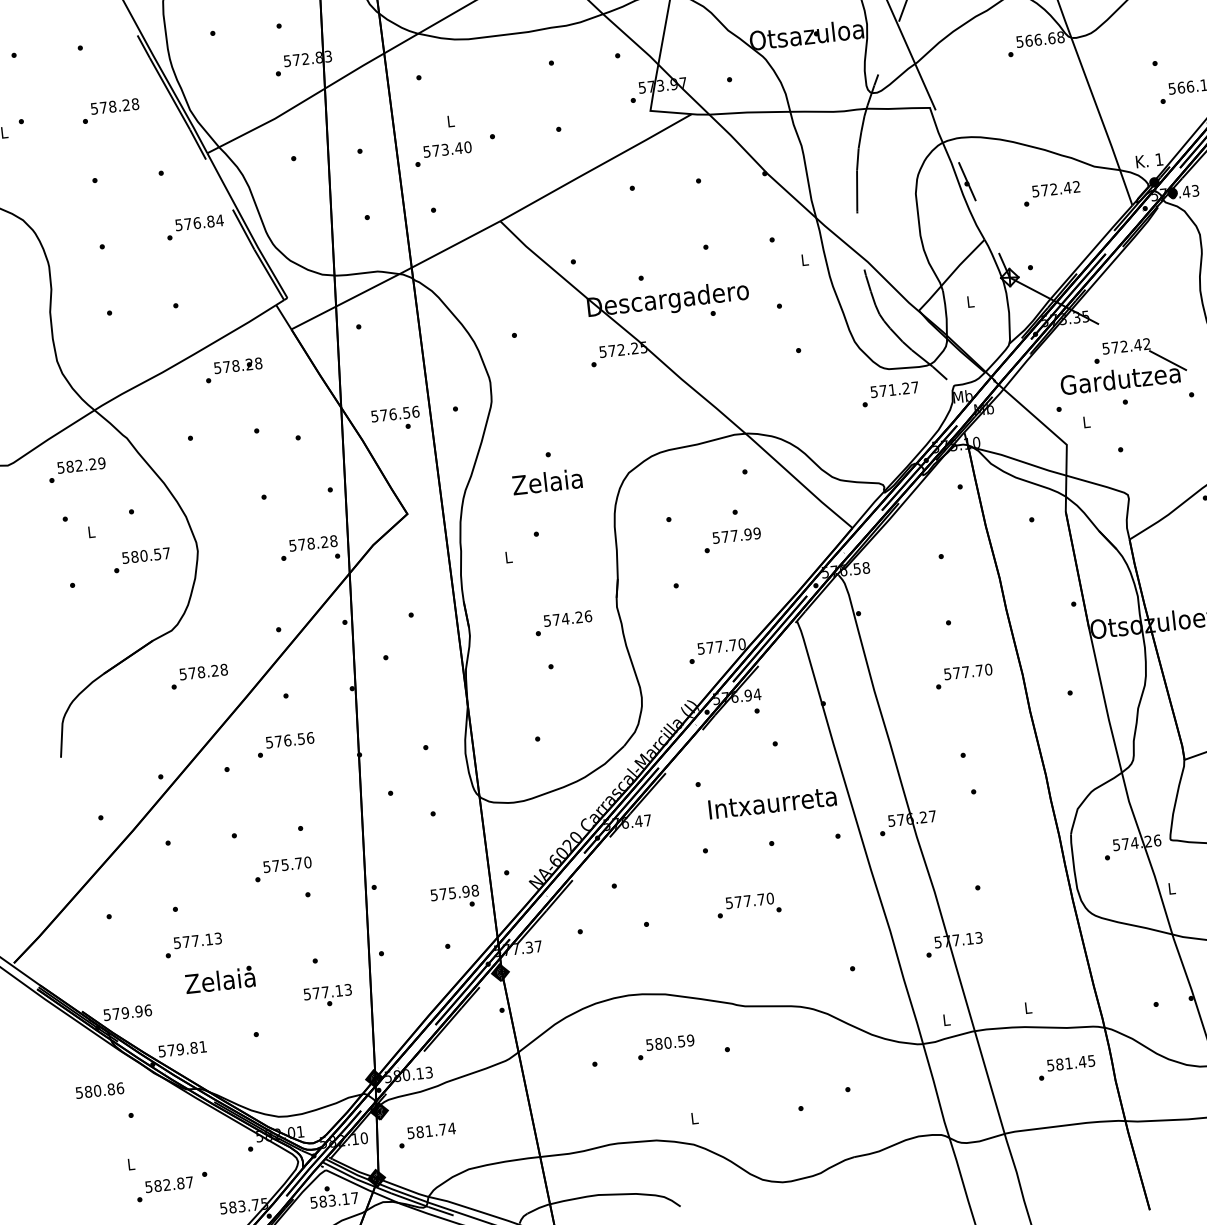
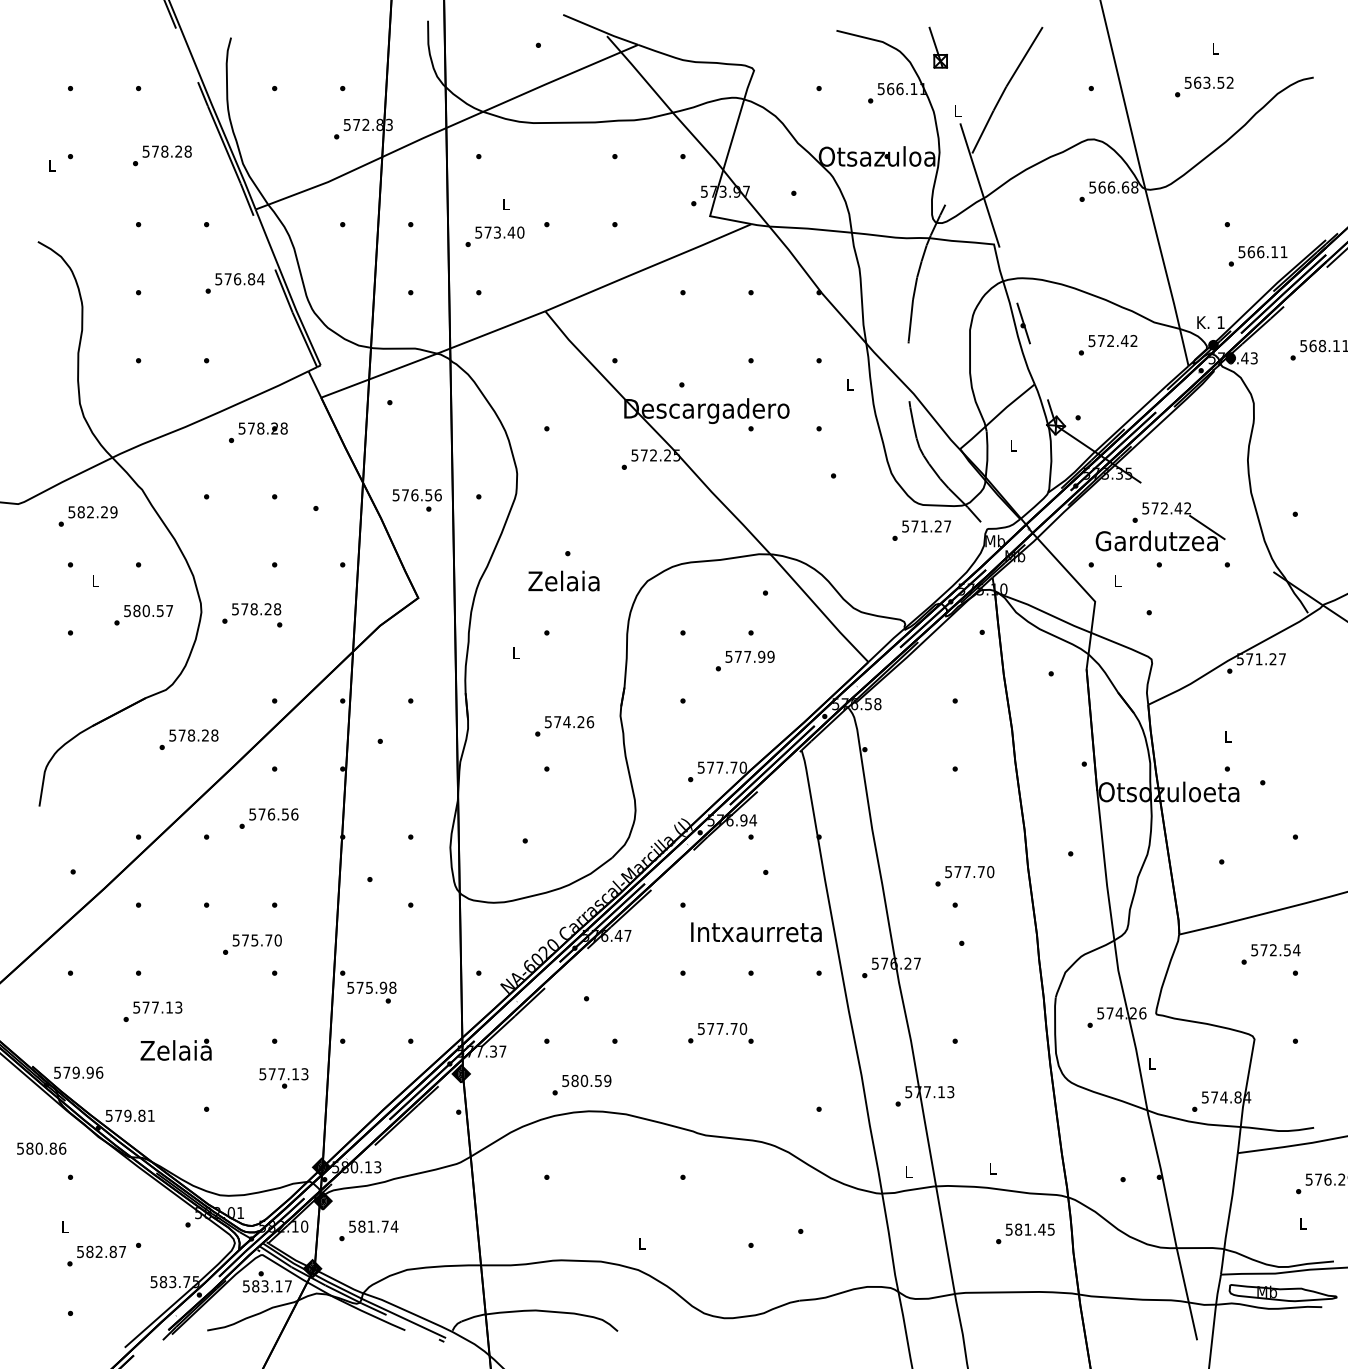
text: (310, 549) -> (252, 615), moved
text: (963, 676) -> (964, 876), moved
text: (454, 897) -> (371, 992), moved
text: (665, 1046) -> (581, 1084), moved

